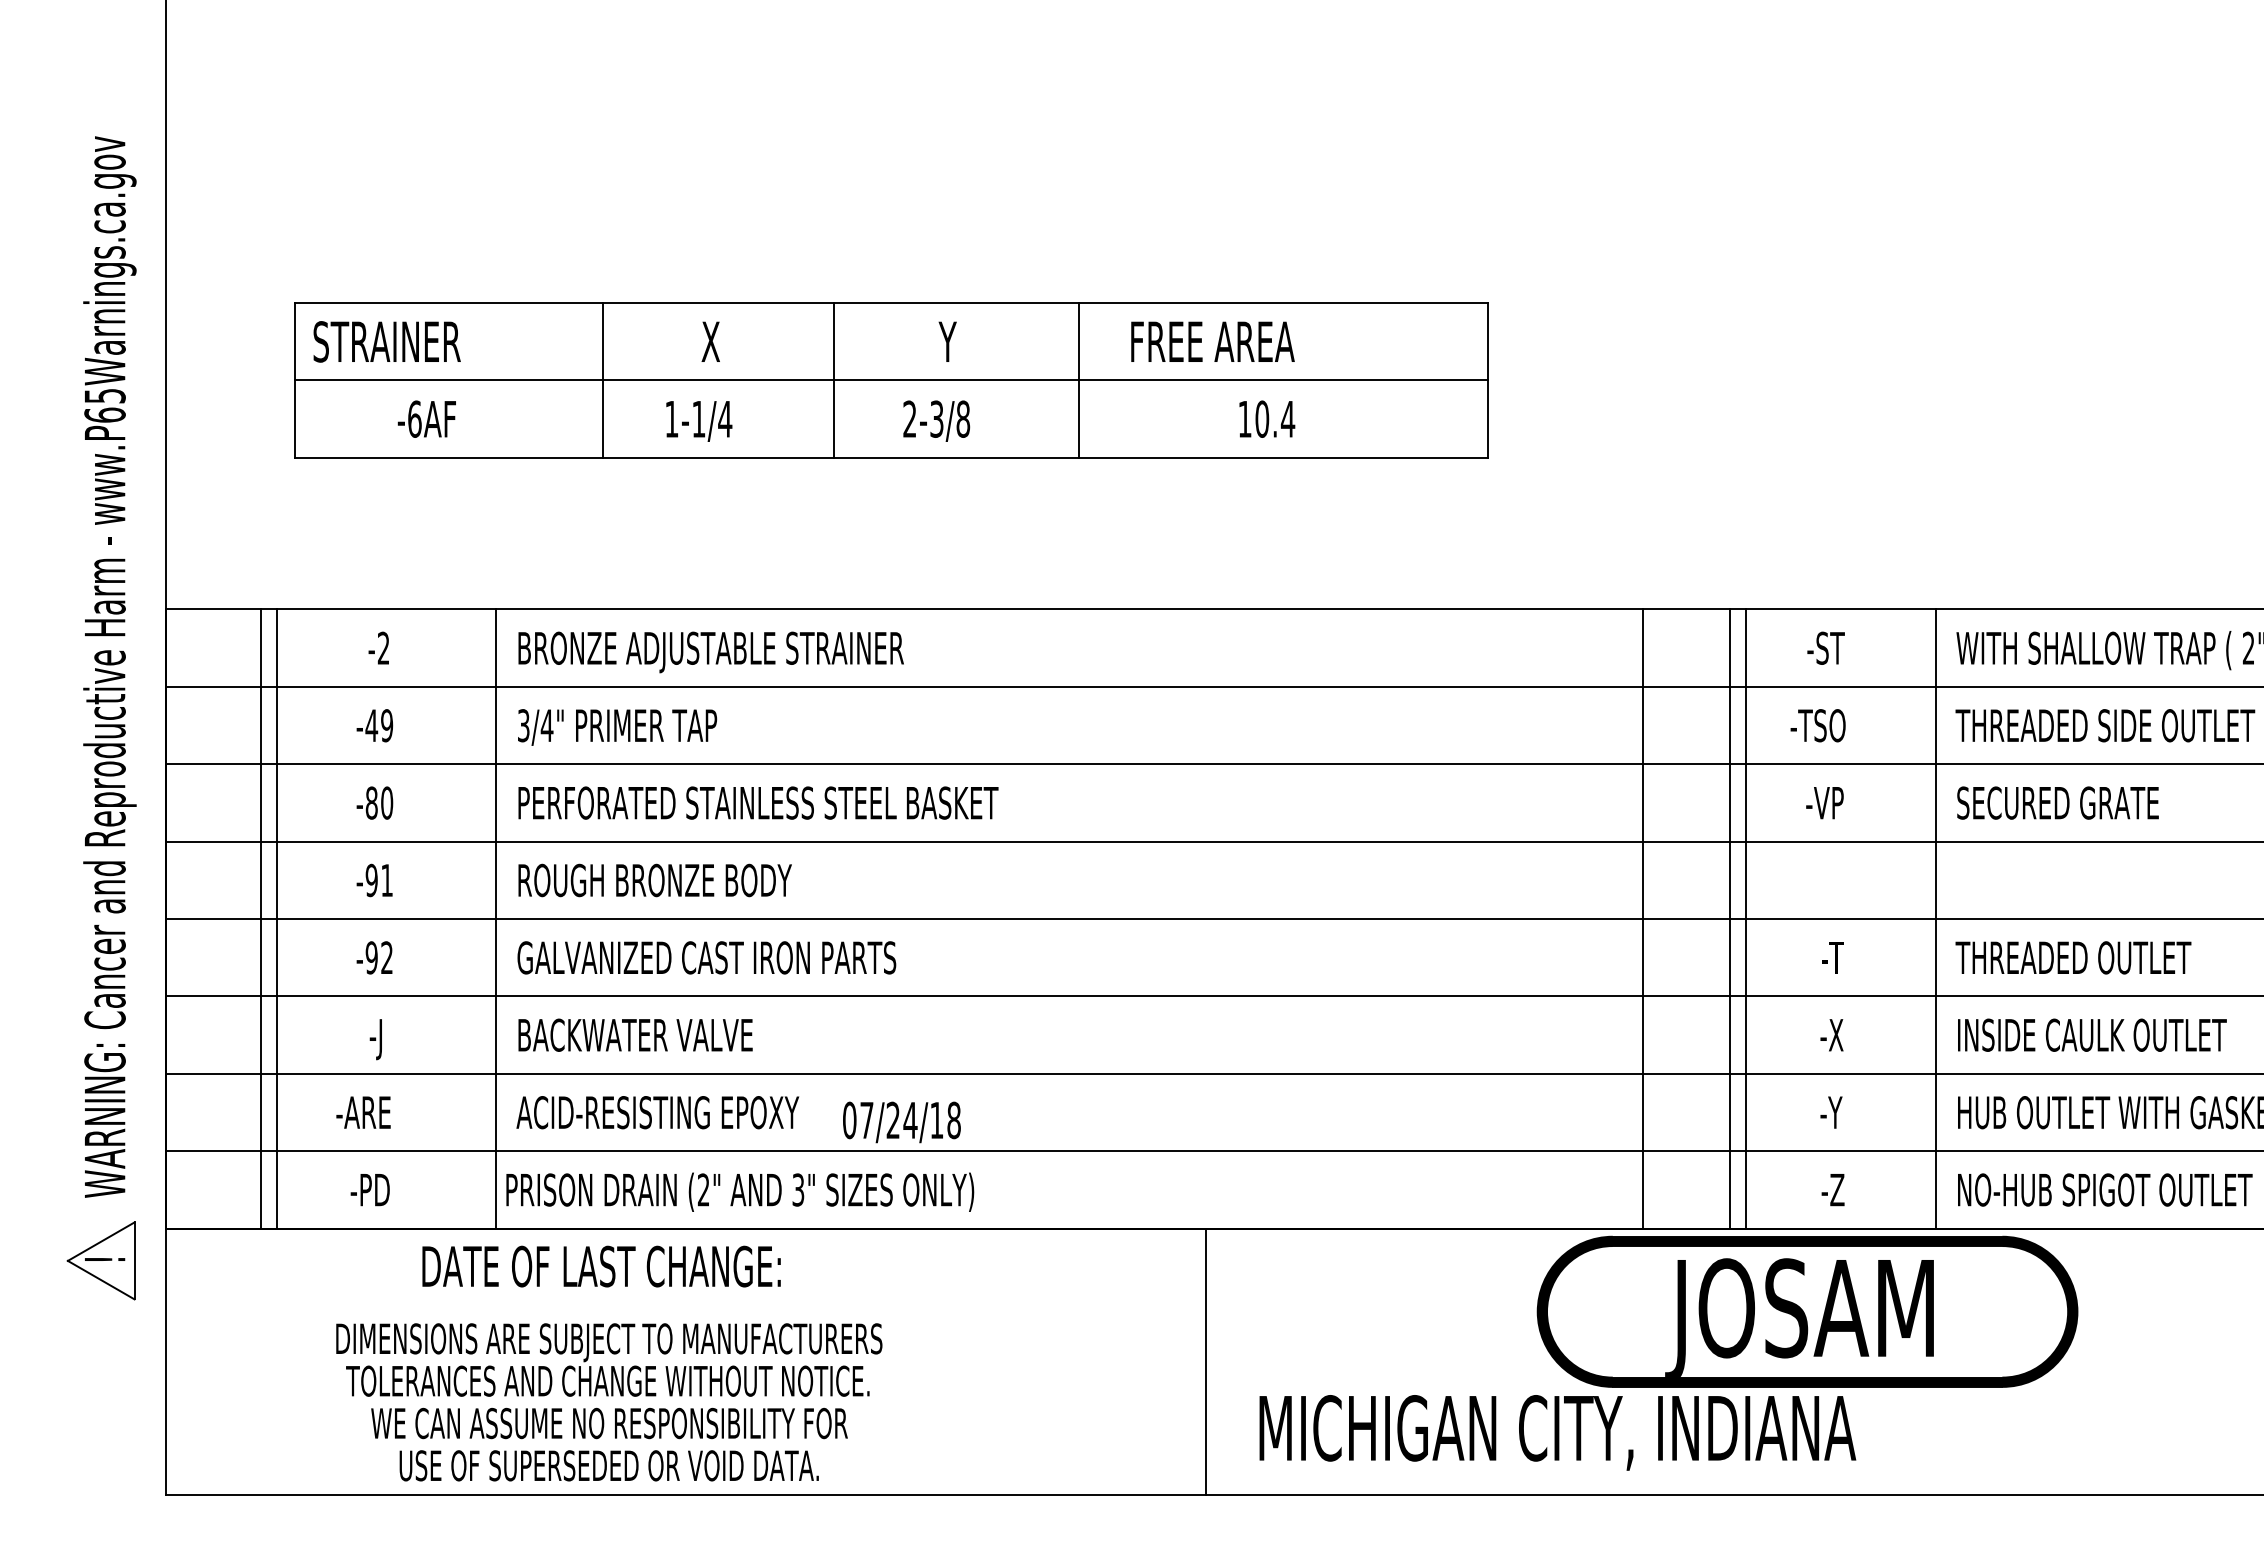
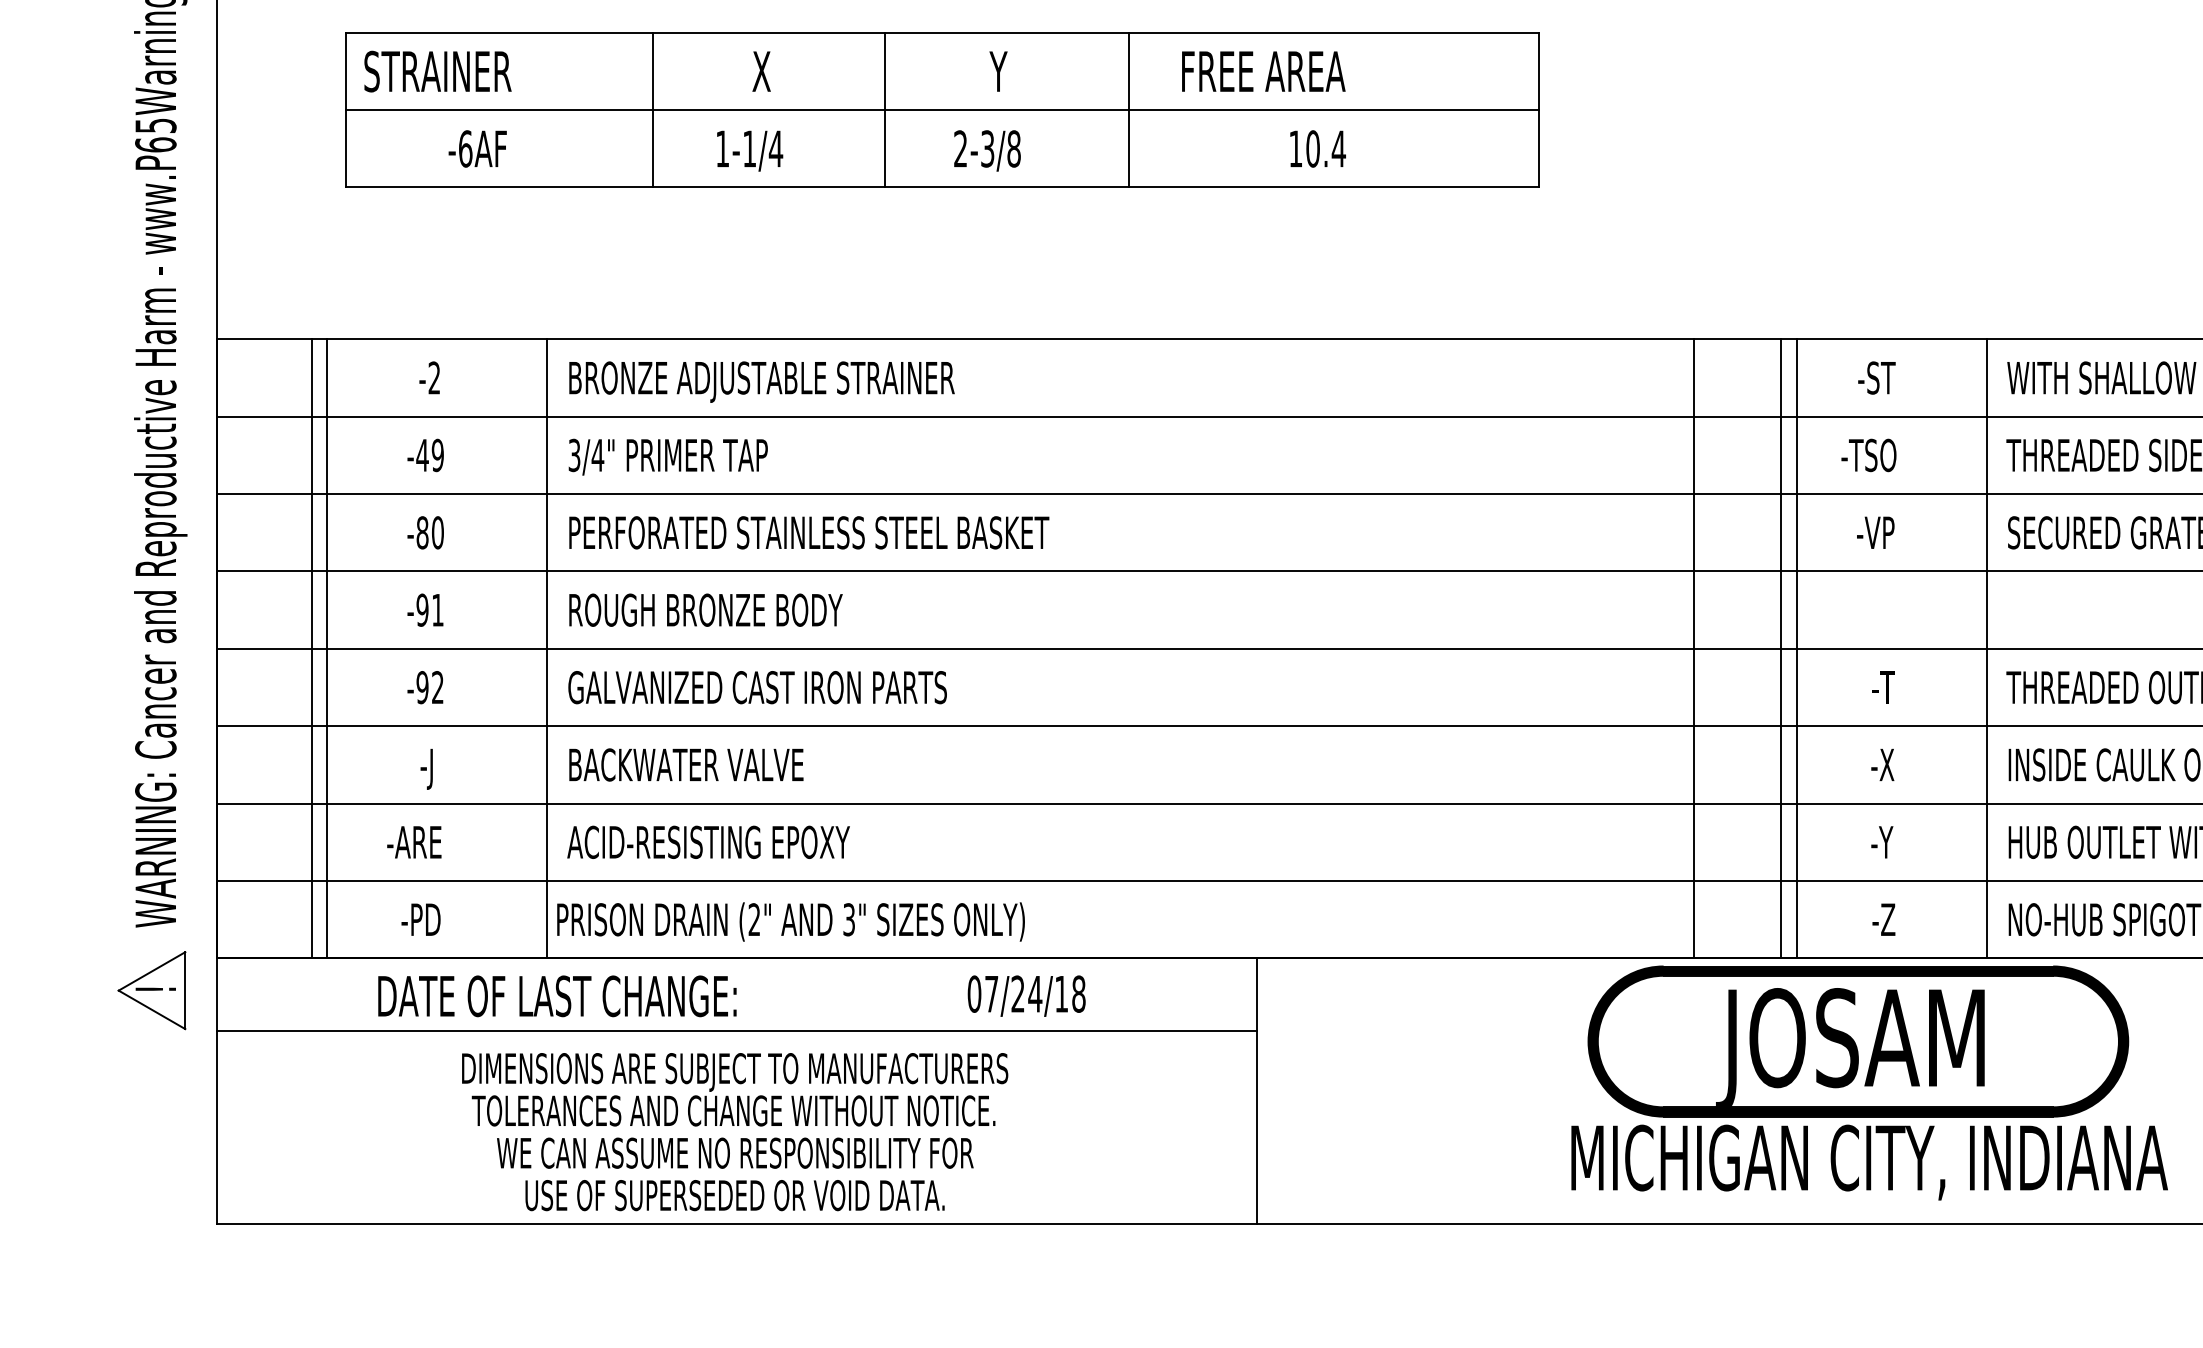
text: (901, 1122) -> (1026, 996), moved
text: (601, 1266) -> (557, 996), moved
line: (685, 1301) -> (736, 1031), added
text: (609, 1402) -> (735, 1132), moved
text: (1557, 1432) -> (1869, 1162), moved

